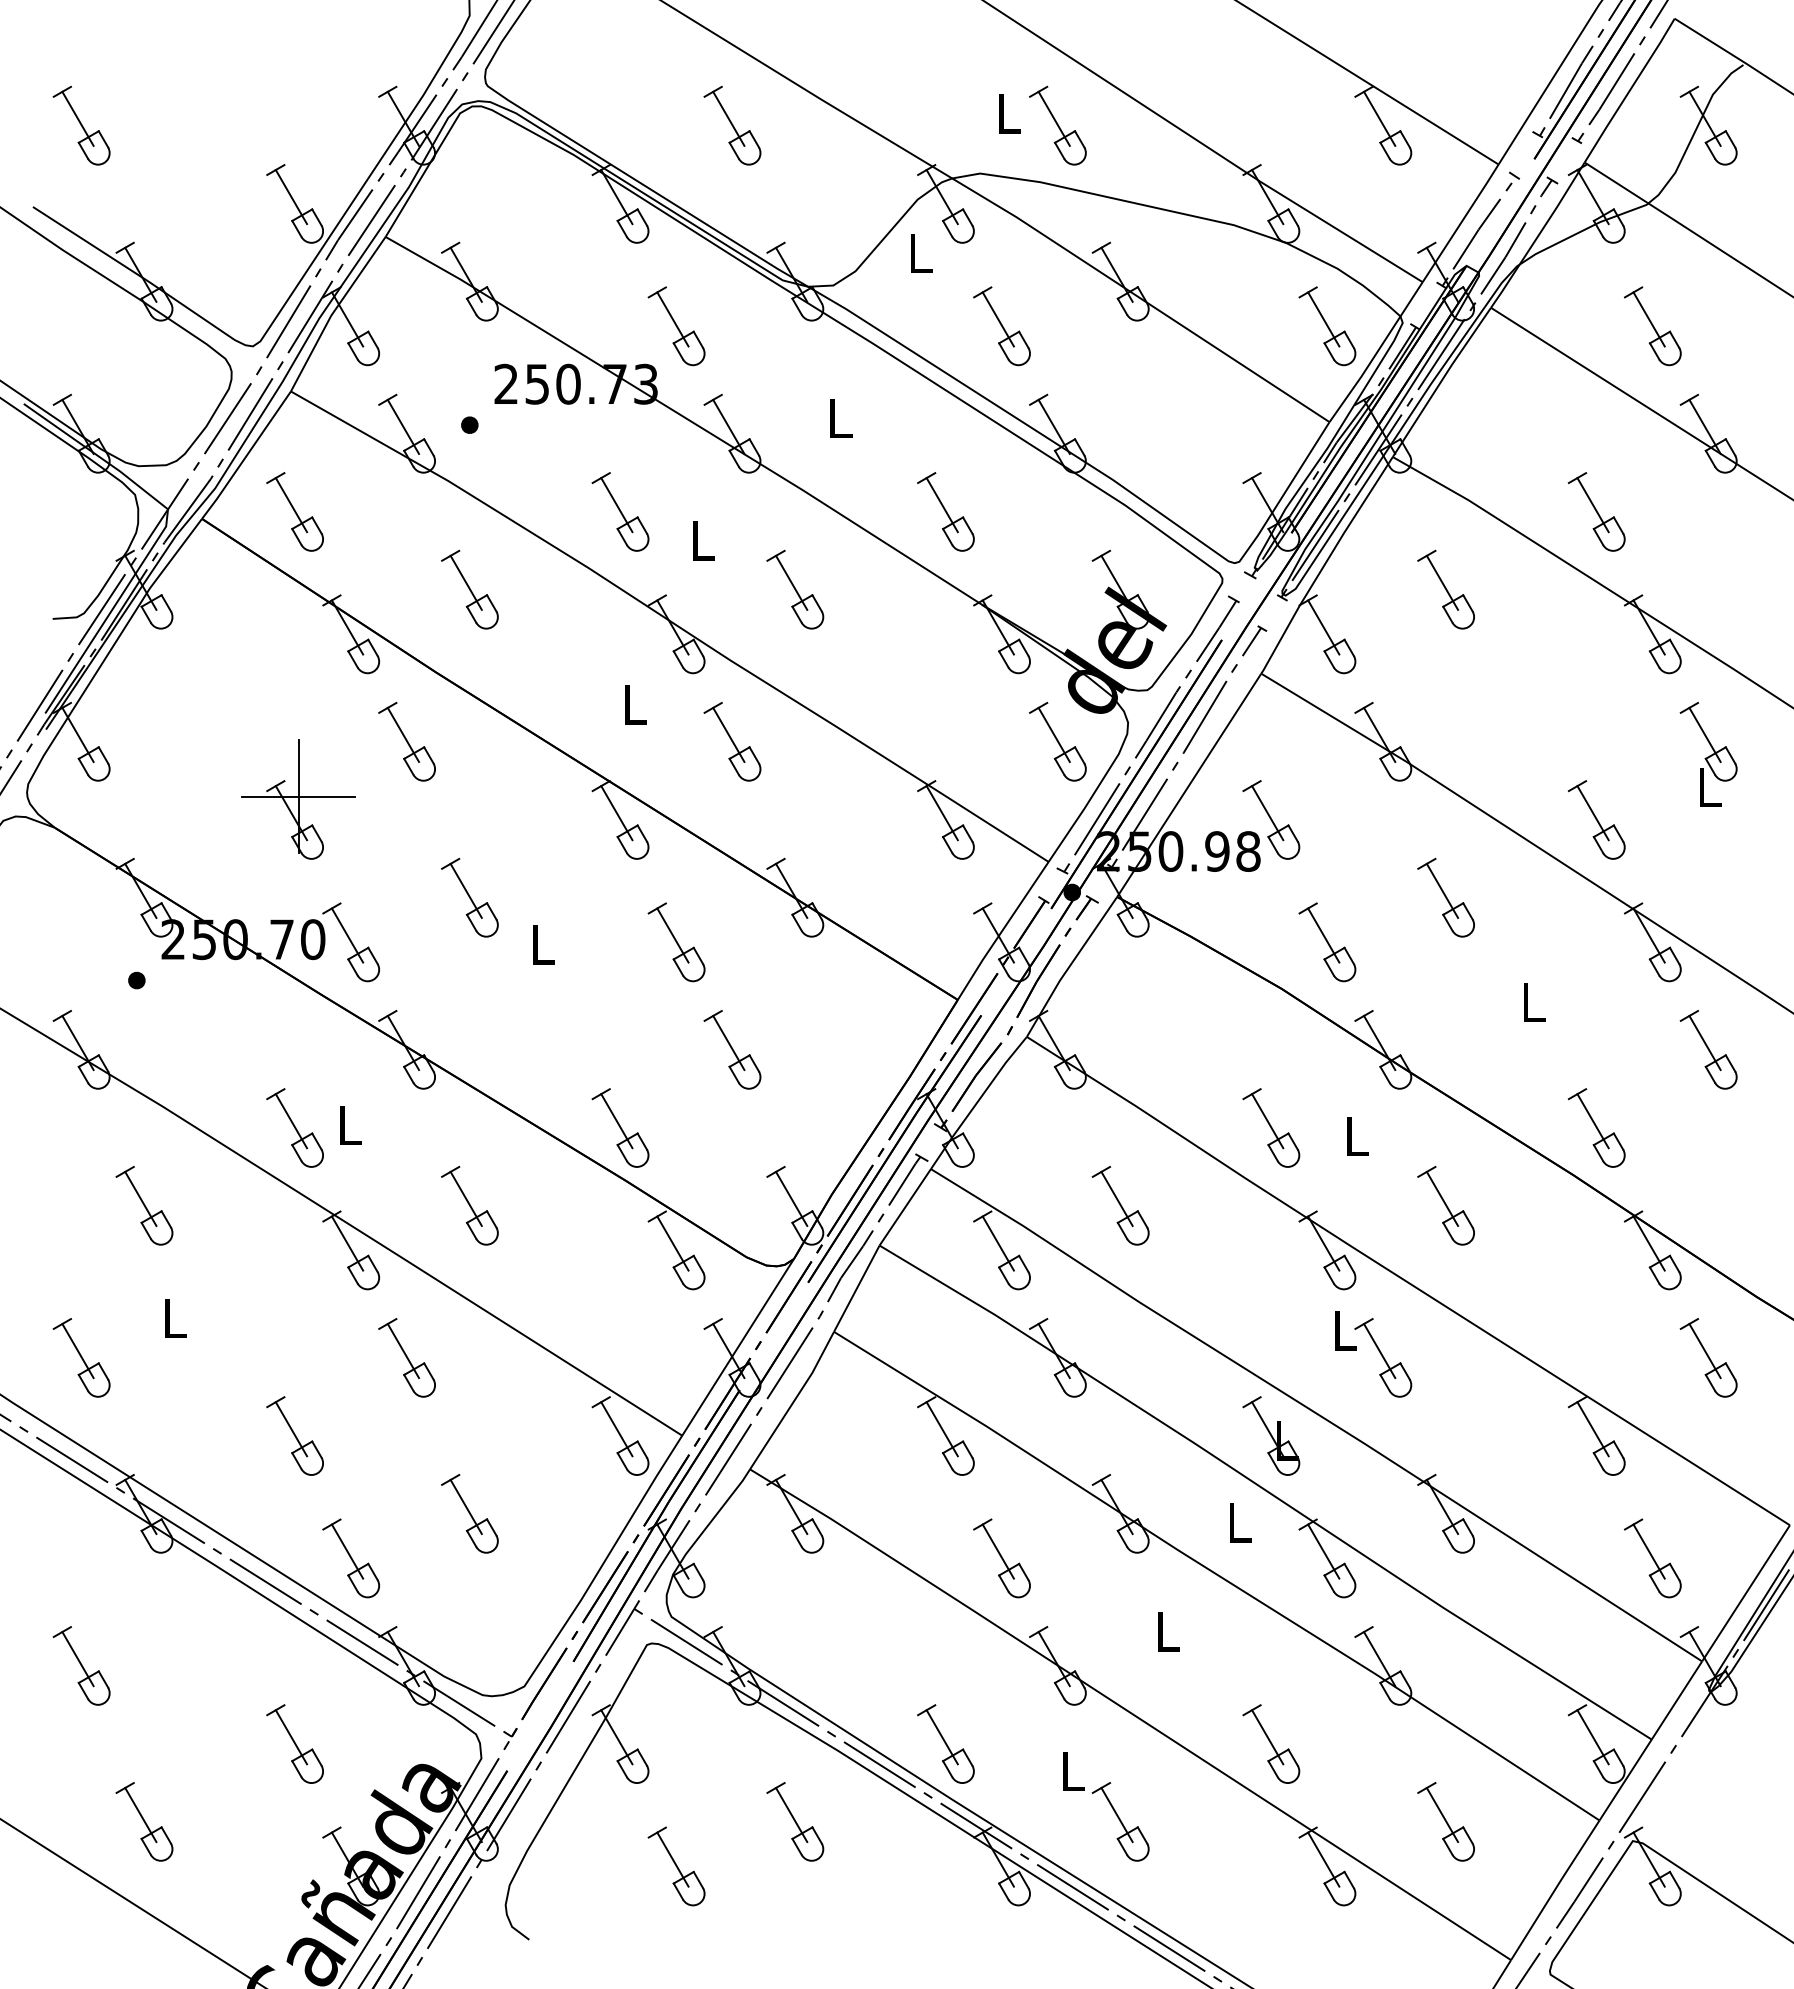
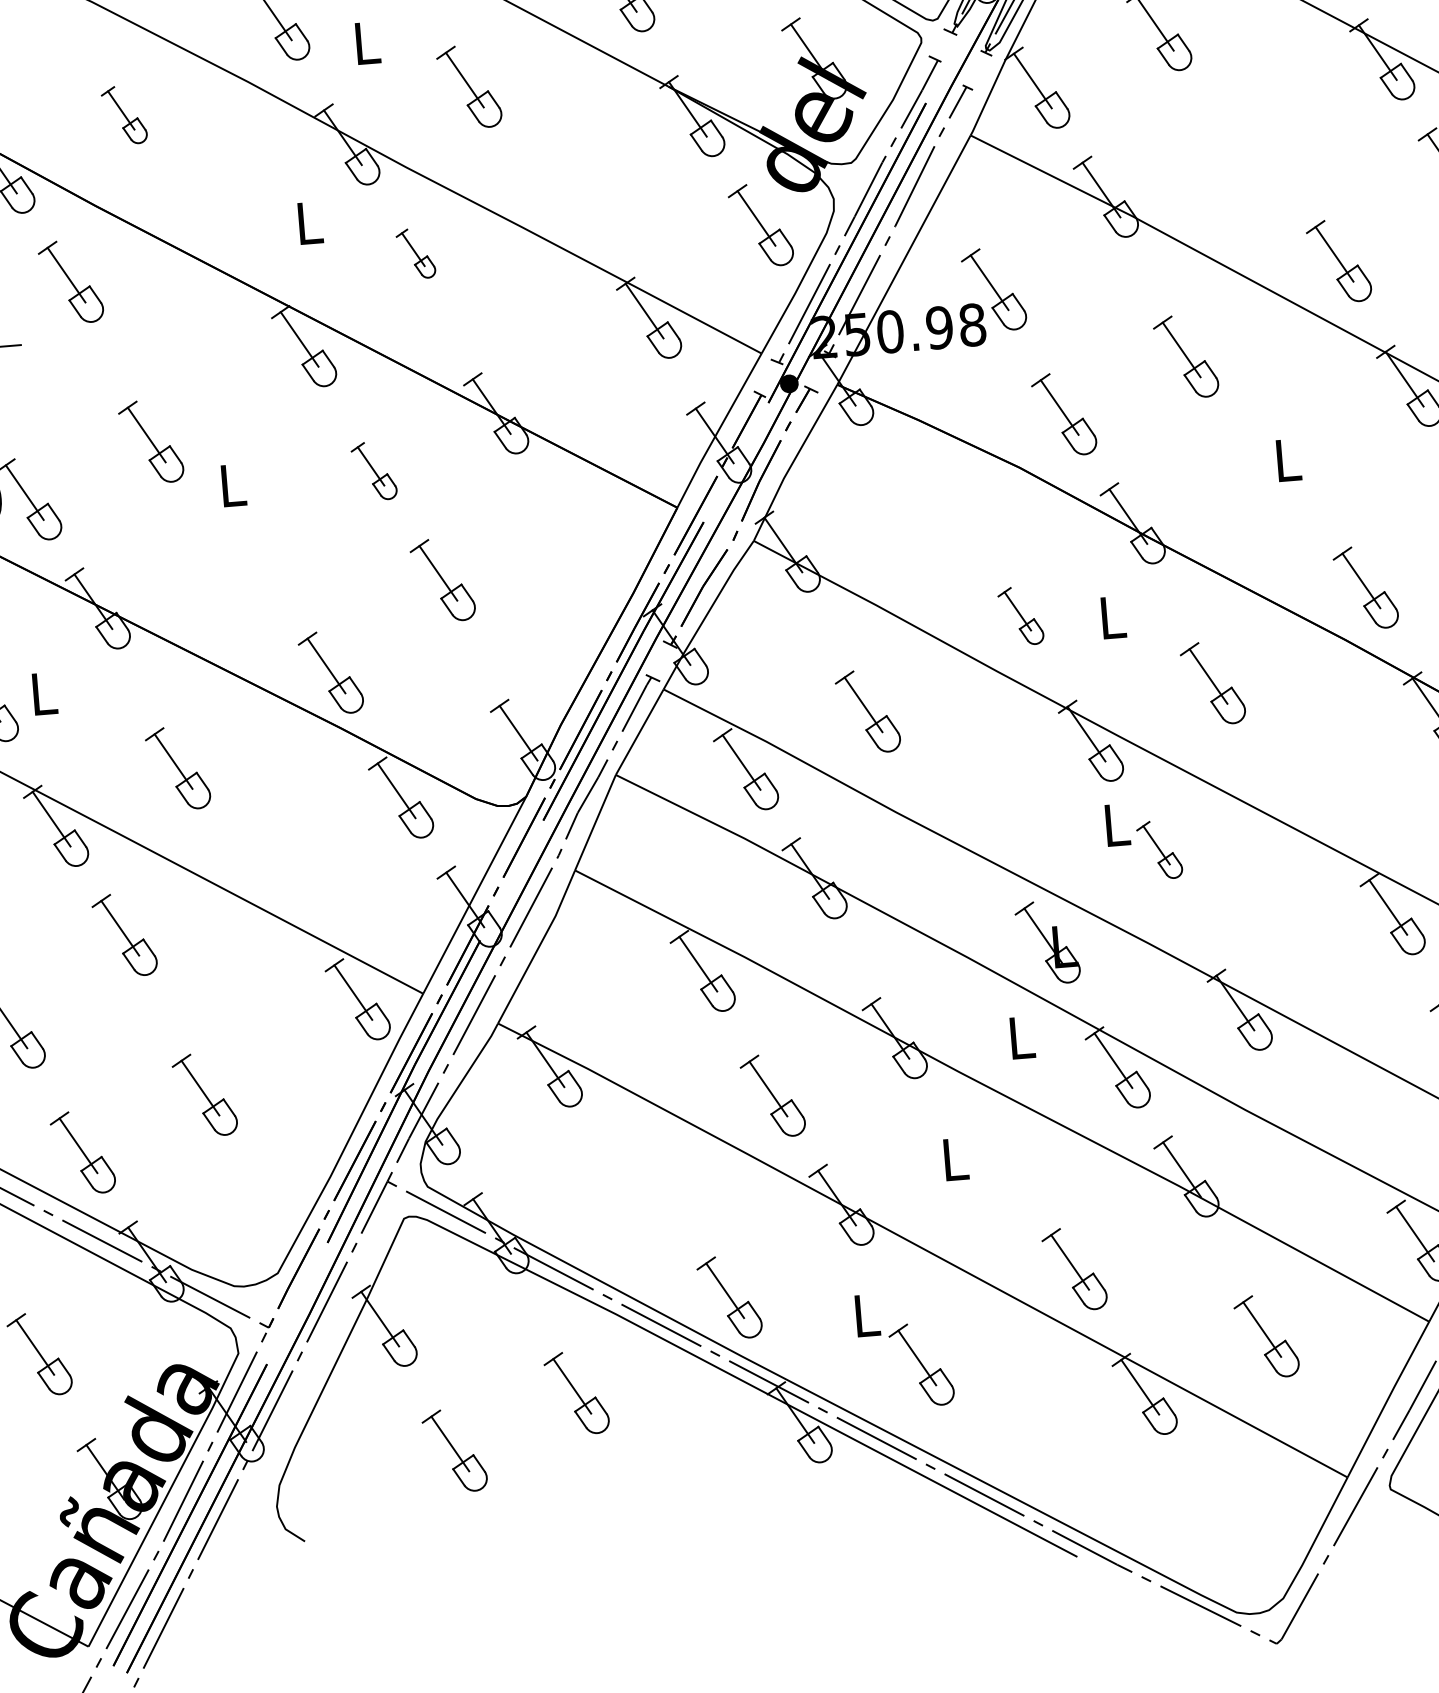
part: (469, 589) -> (123, 115), size x0.7
part: (732, 741) -> (416, 253), size x0.6
part: (676, 942) -> (374, 471), size x0.7
part: (1271, 1127) -> (1021, 615), size x0.7
part: (1383, 1357) -> (1159, 849), size x0.7

